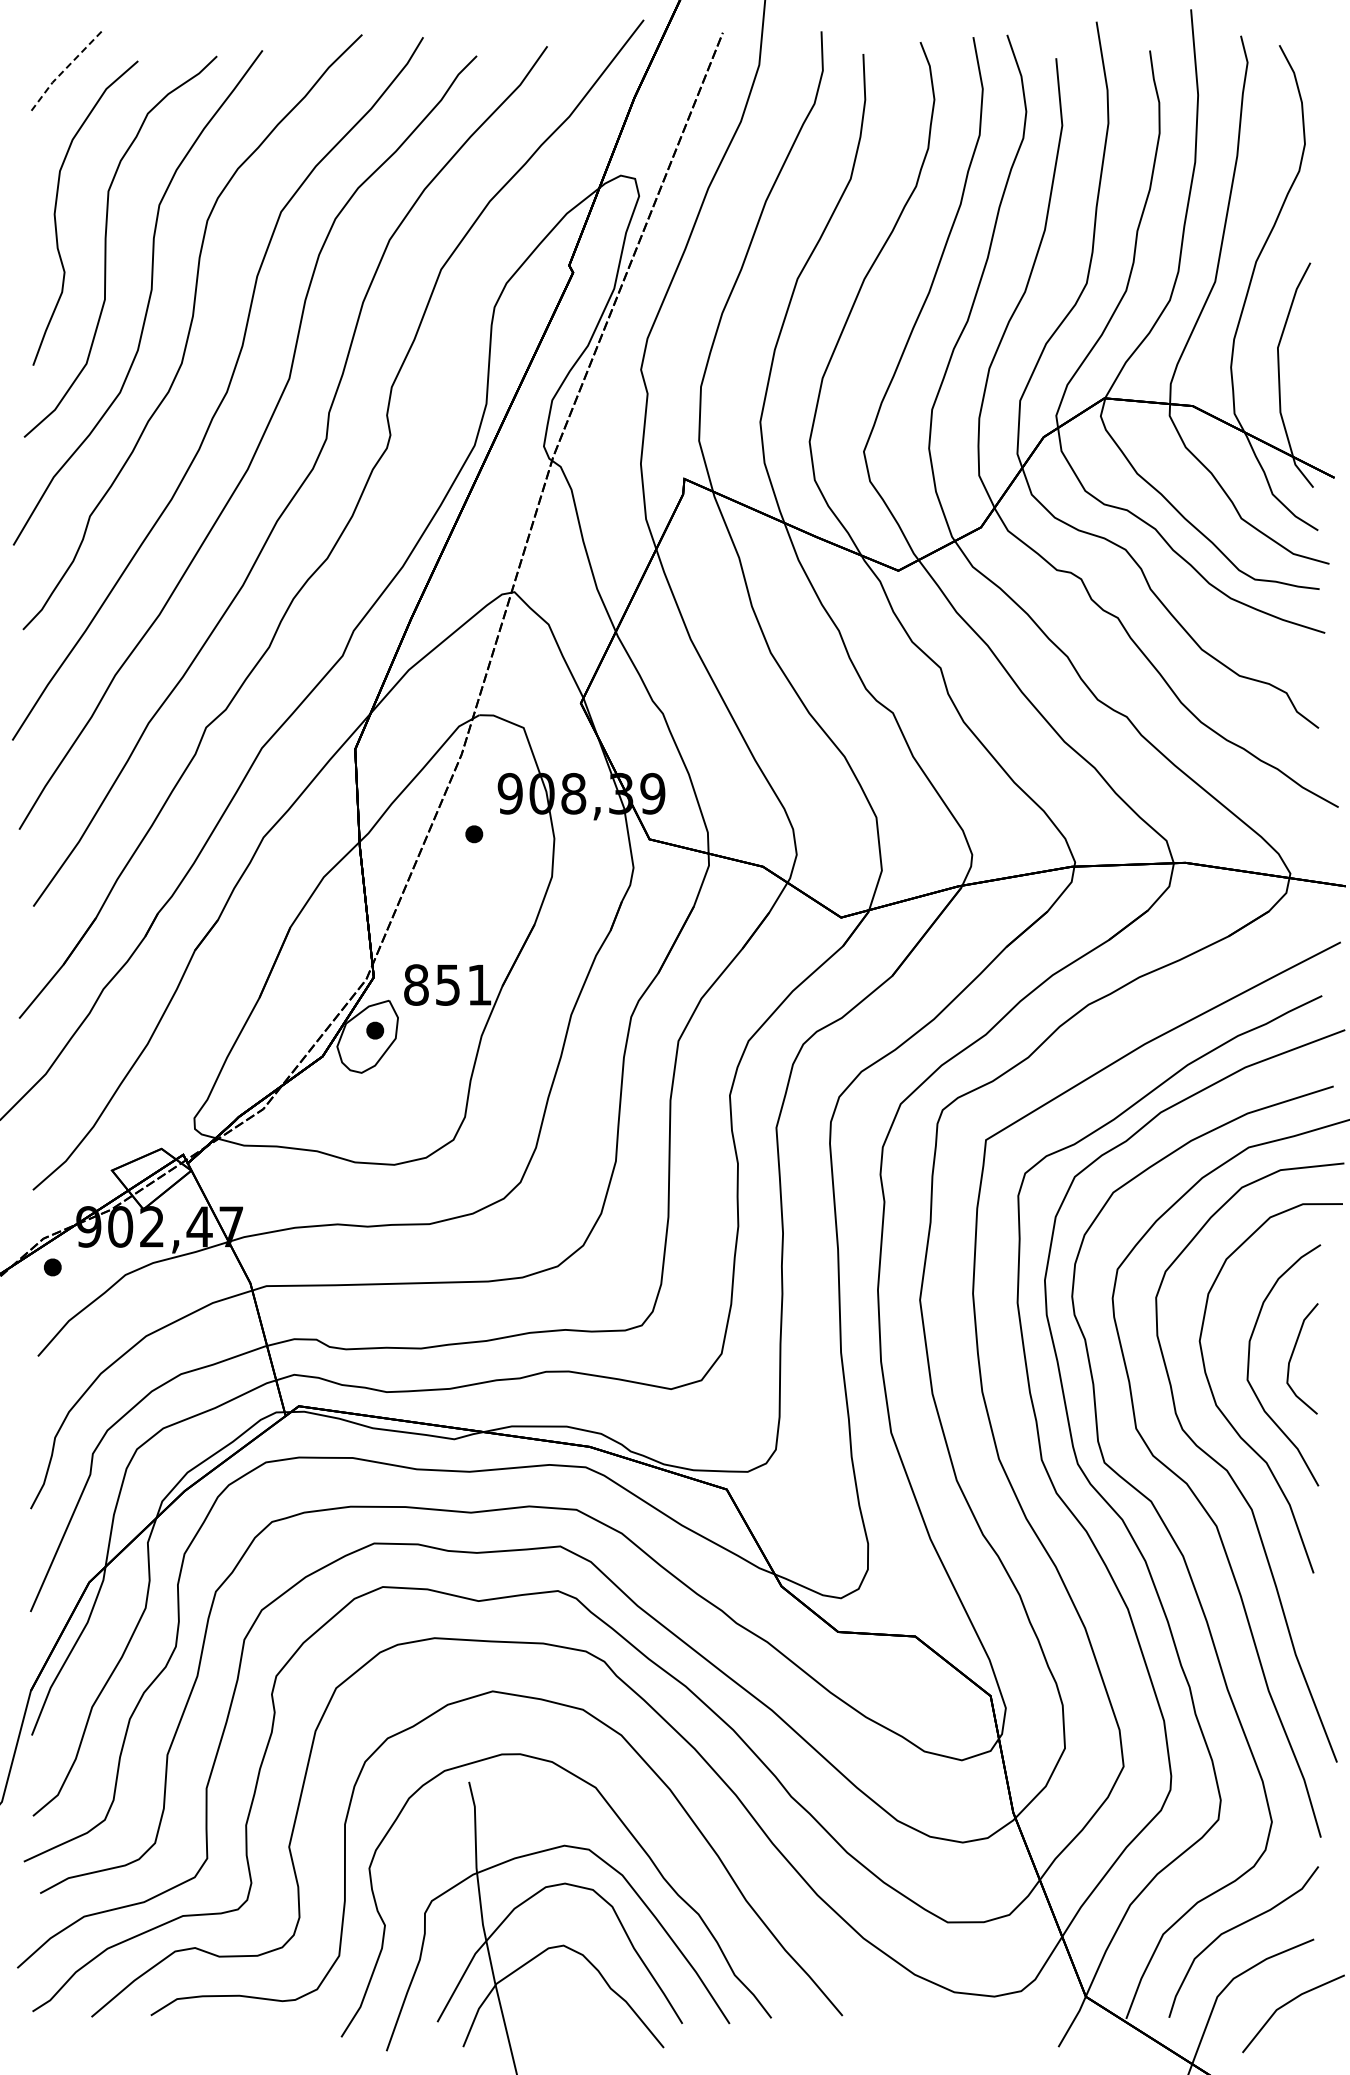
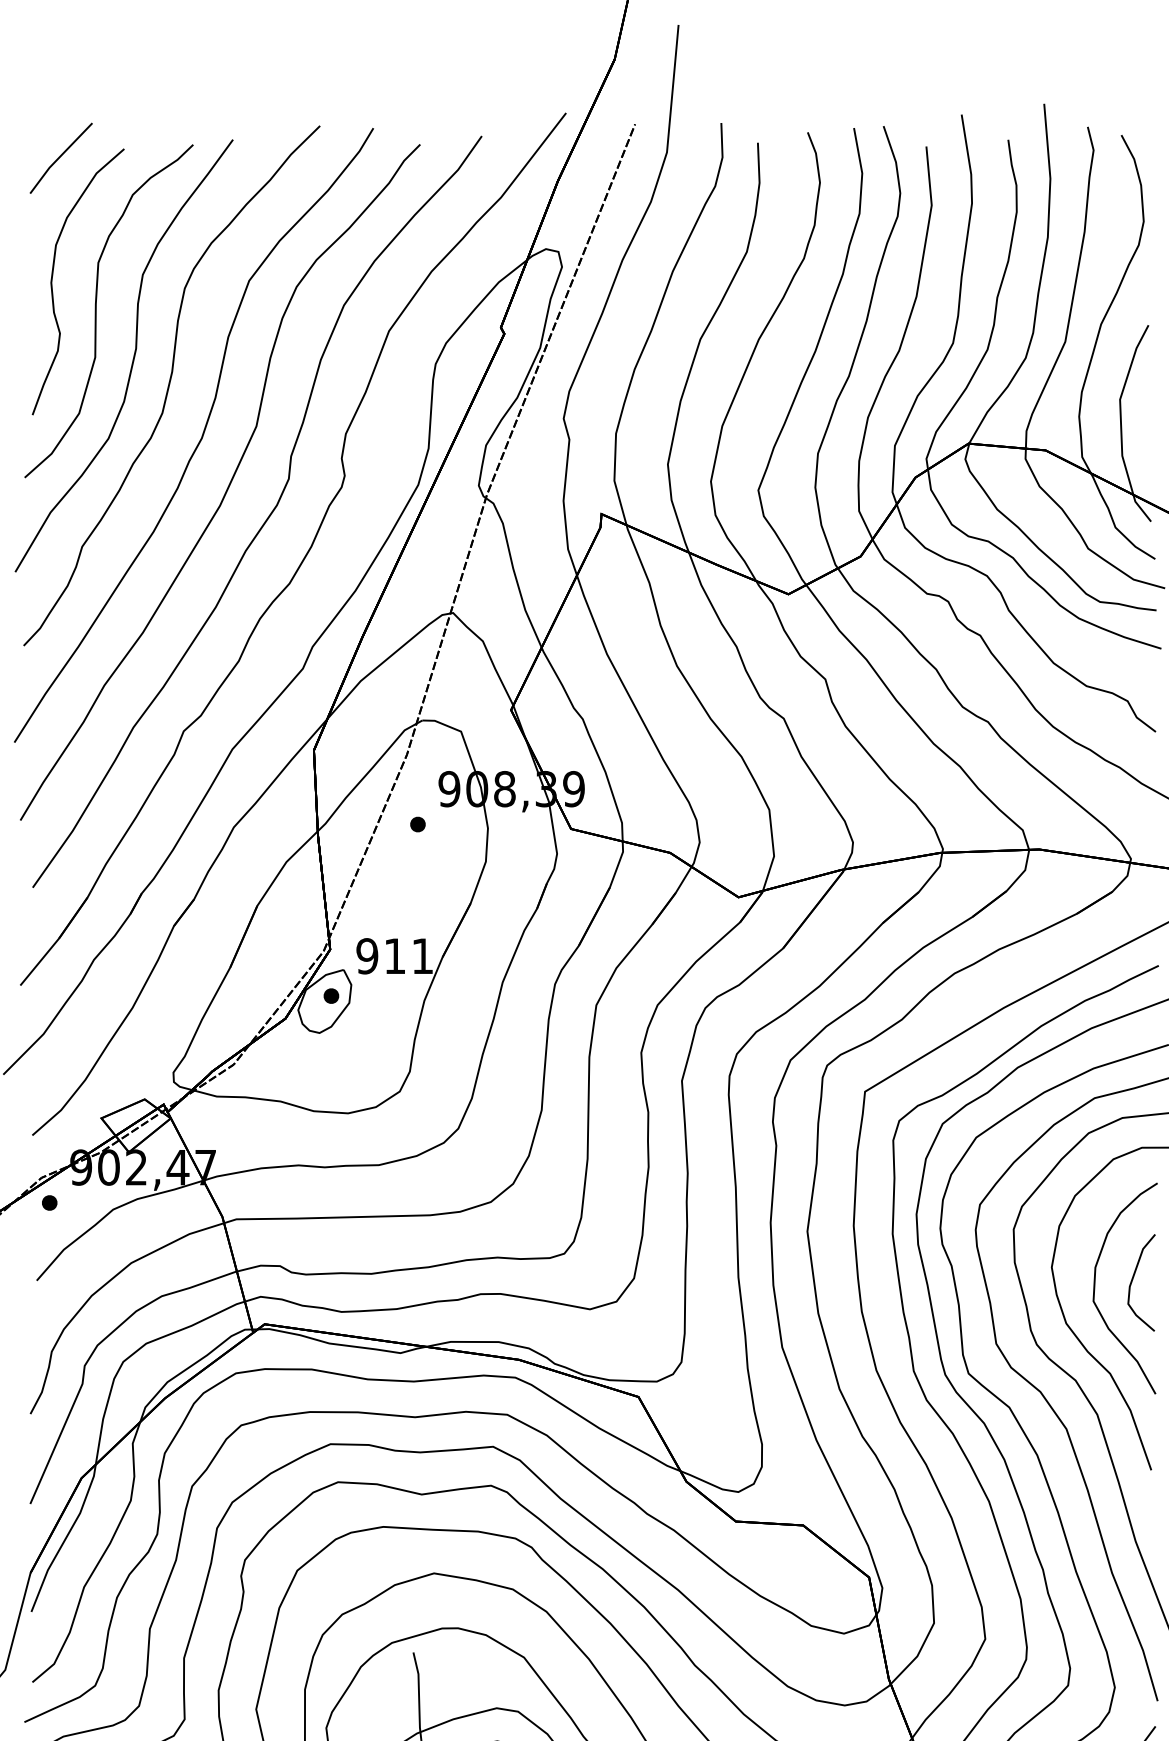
line: (63, 71) -> (59, 158), dashed -> solid
text: (431, 984) -> (380, 955), 851 -> 911

